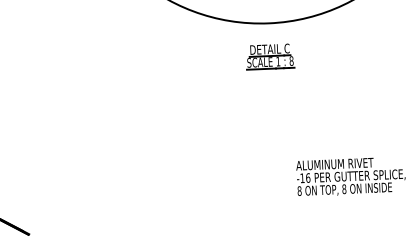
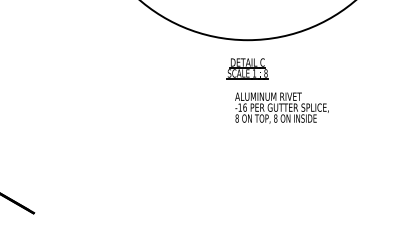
text: (350, 176) -> (281, 107), moved

